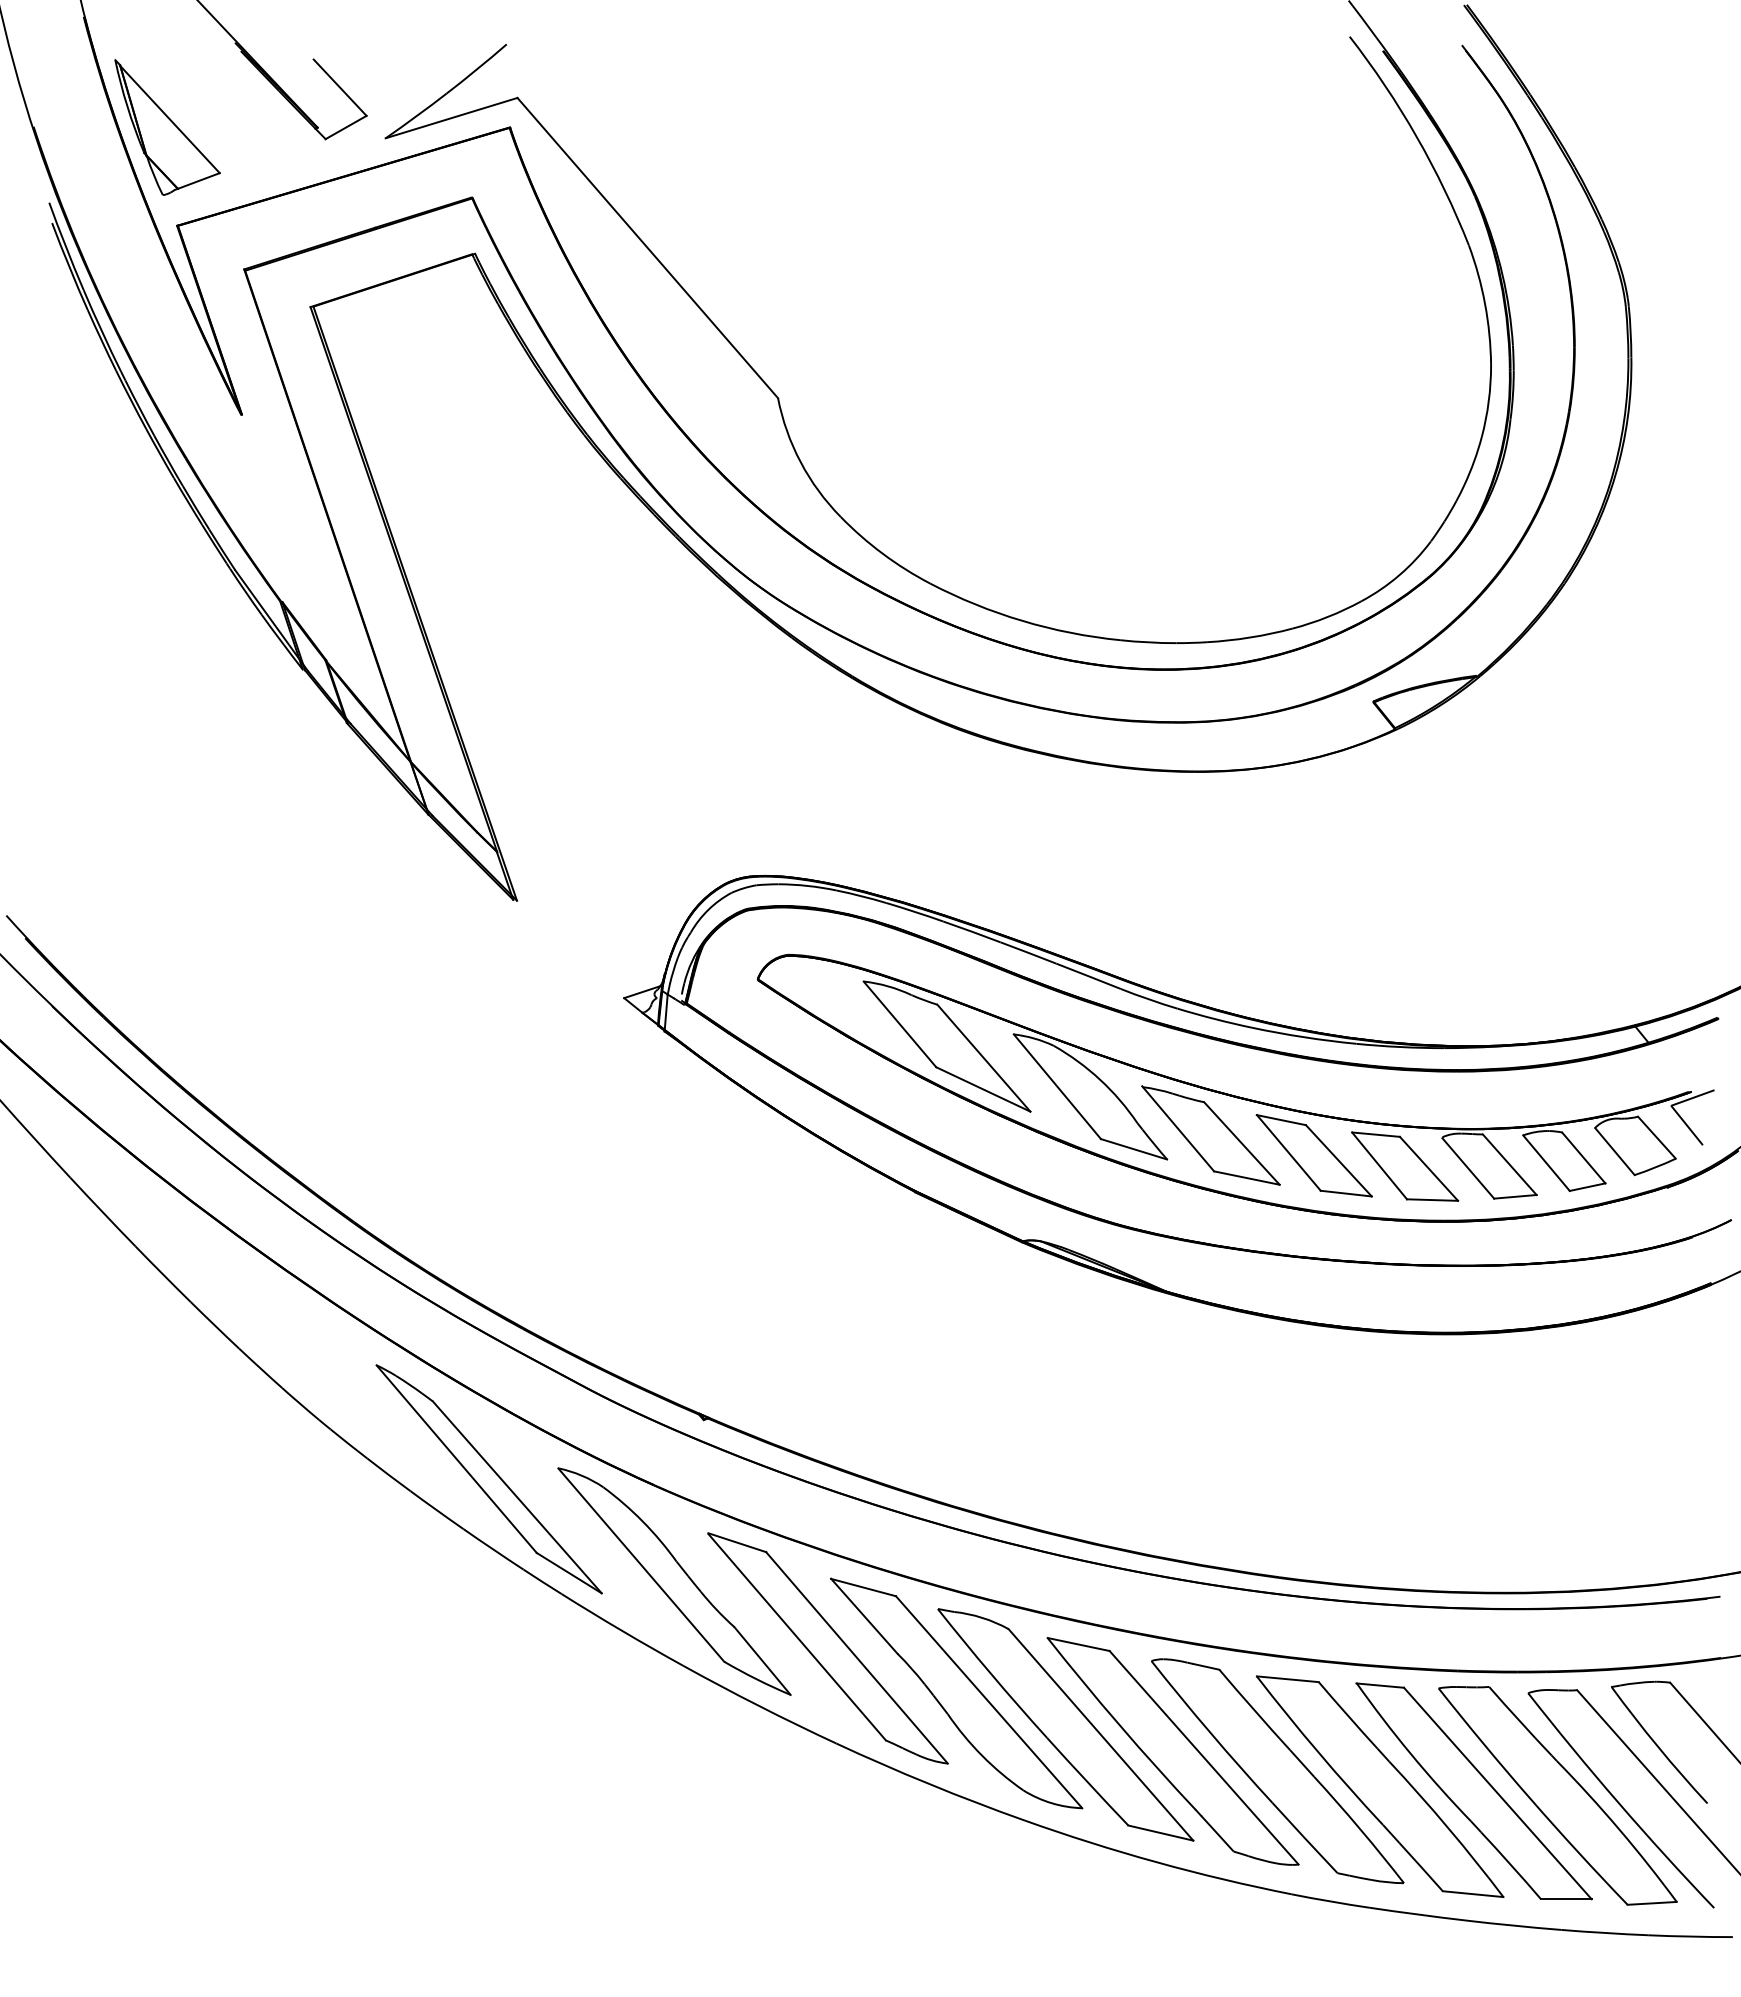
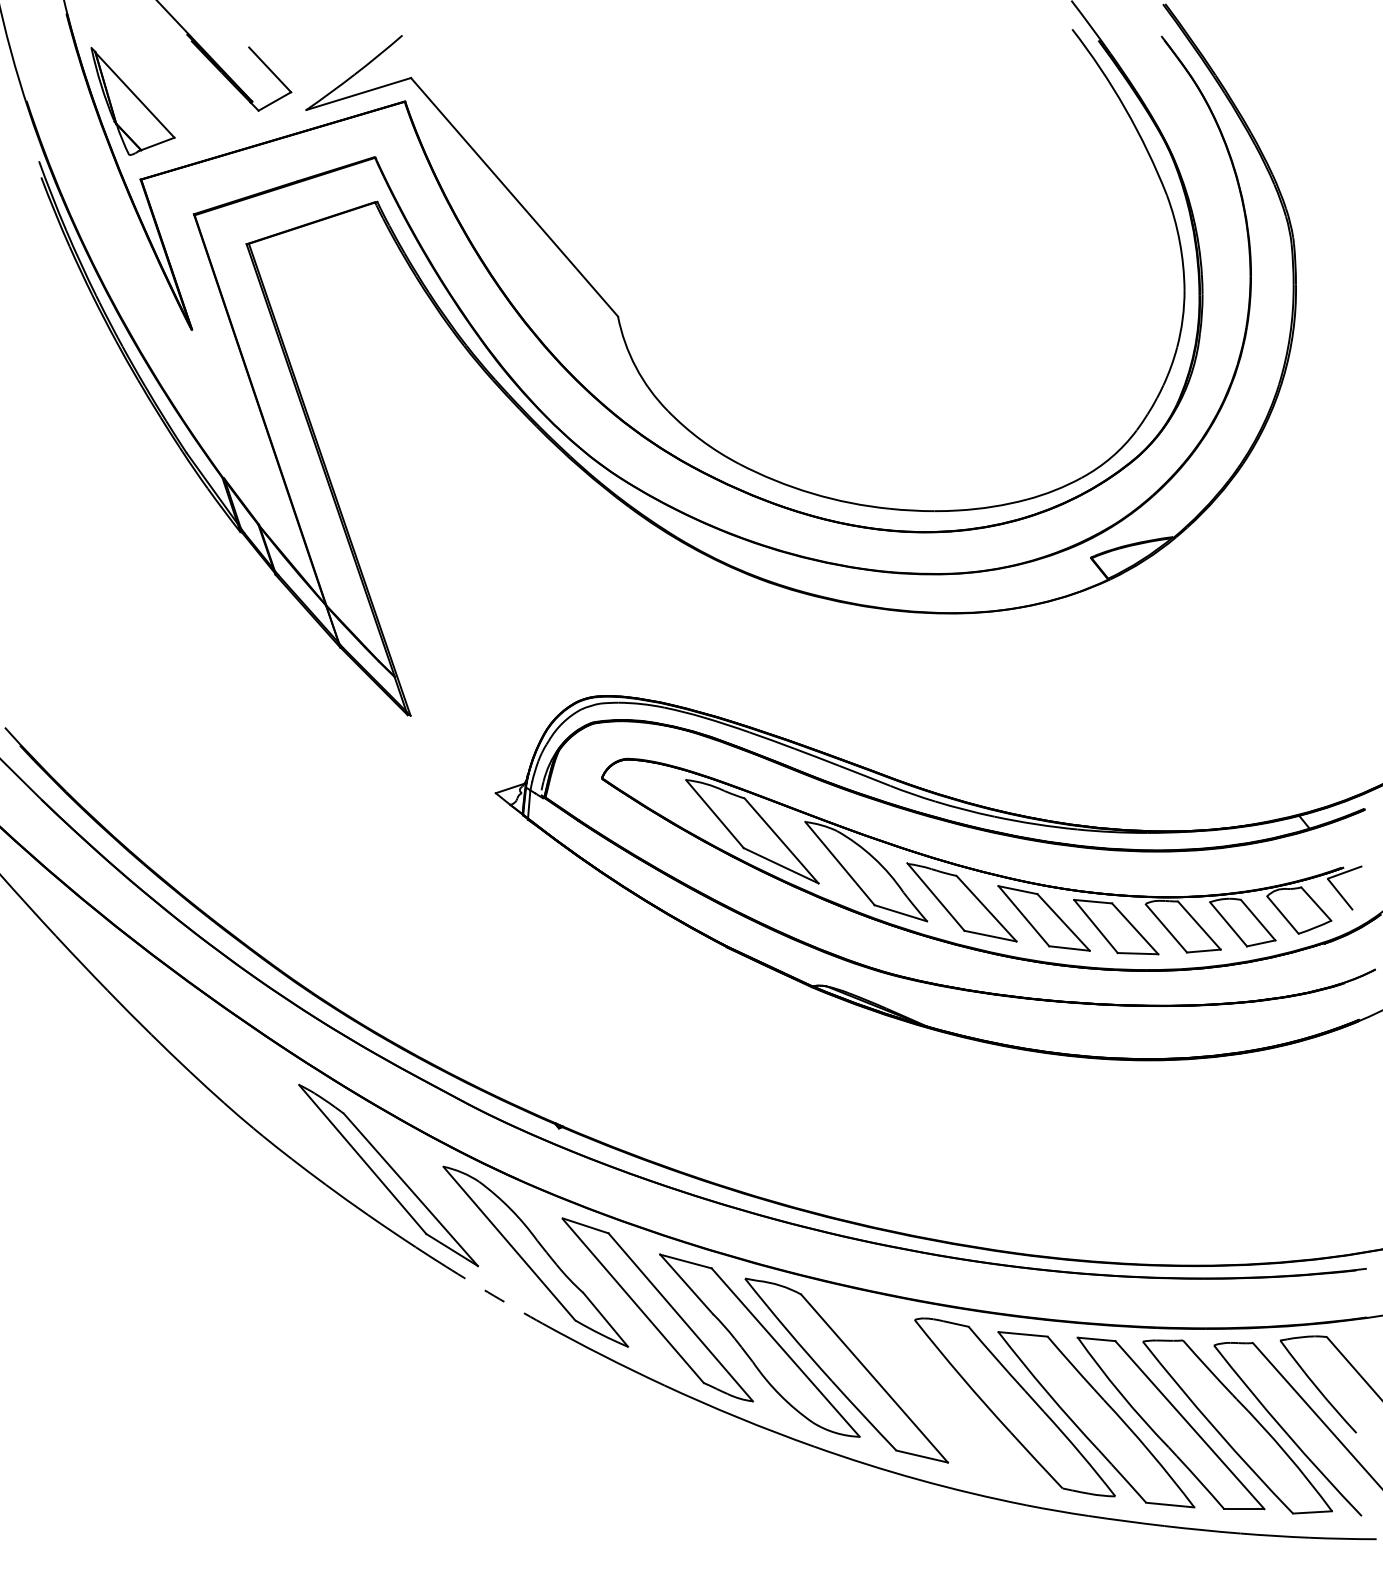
arc: (621, 1630) -> (493, 1295), solid -> dashed
part: (1172, 1751) -> (931, 1391), removed

